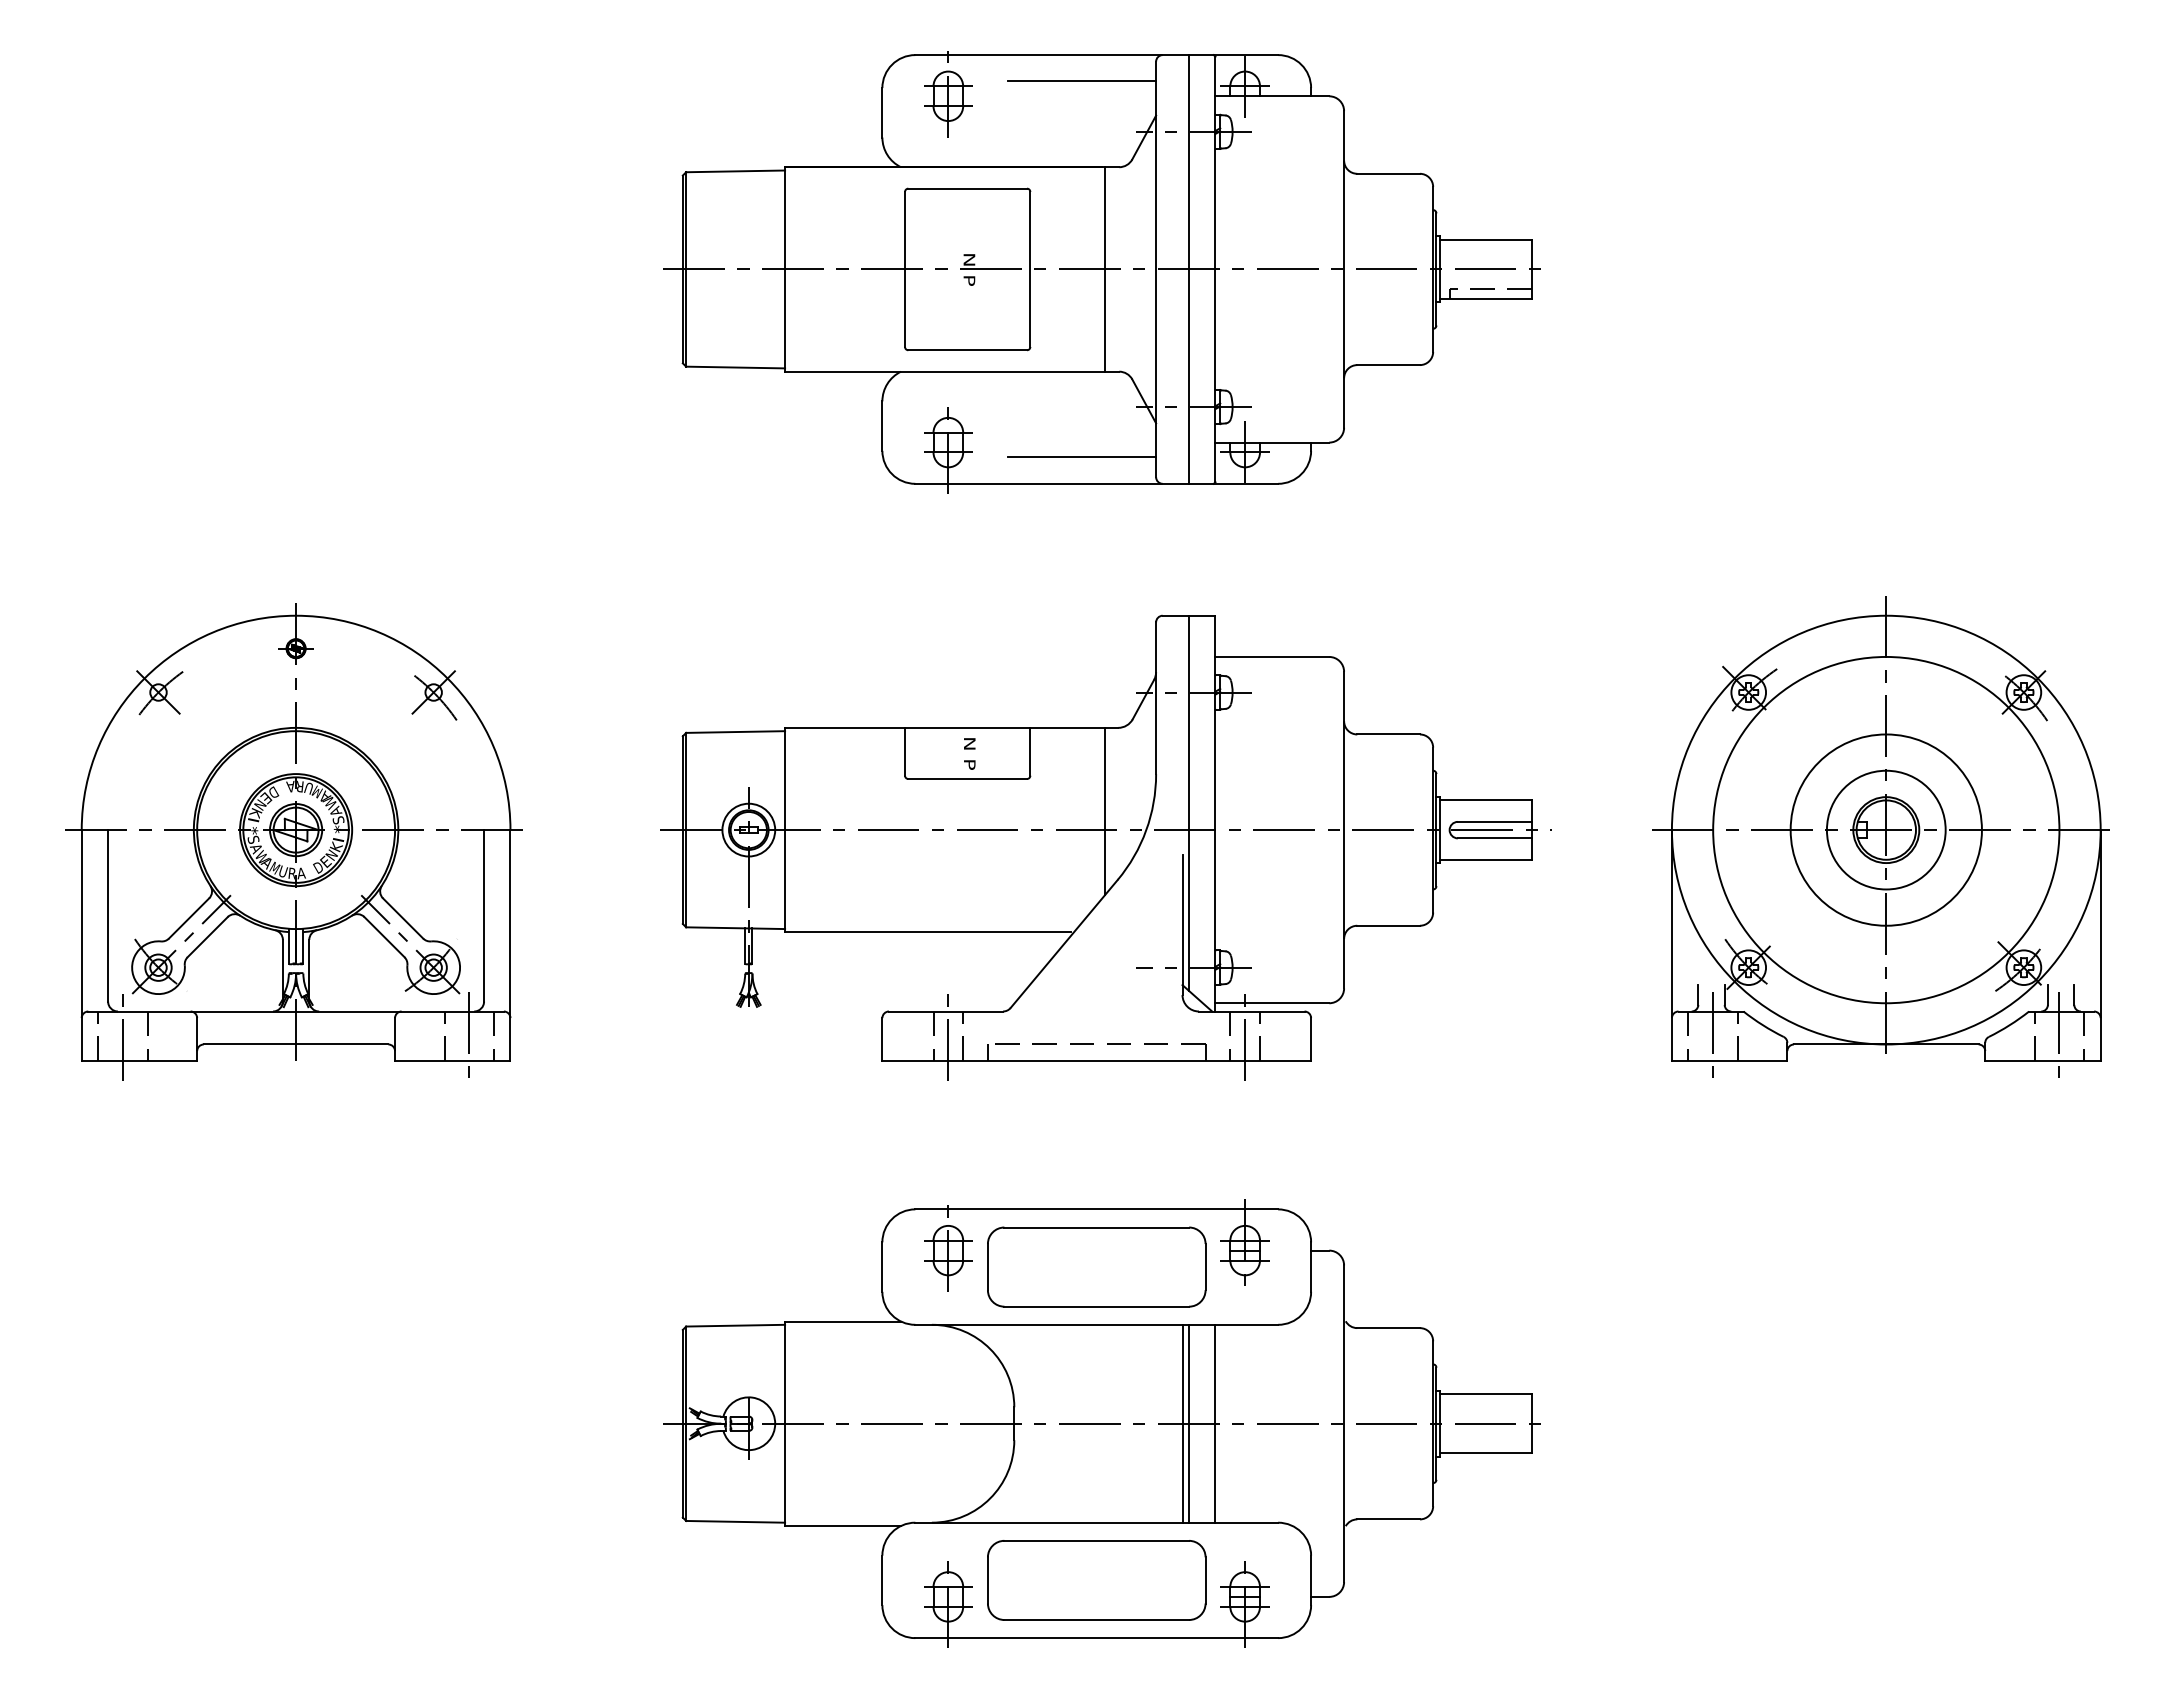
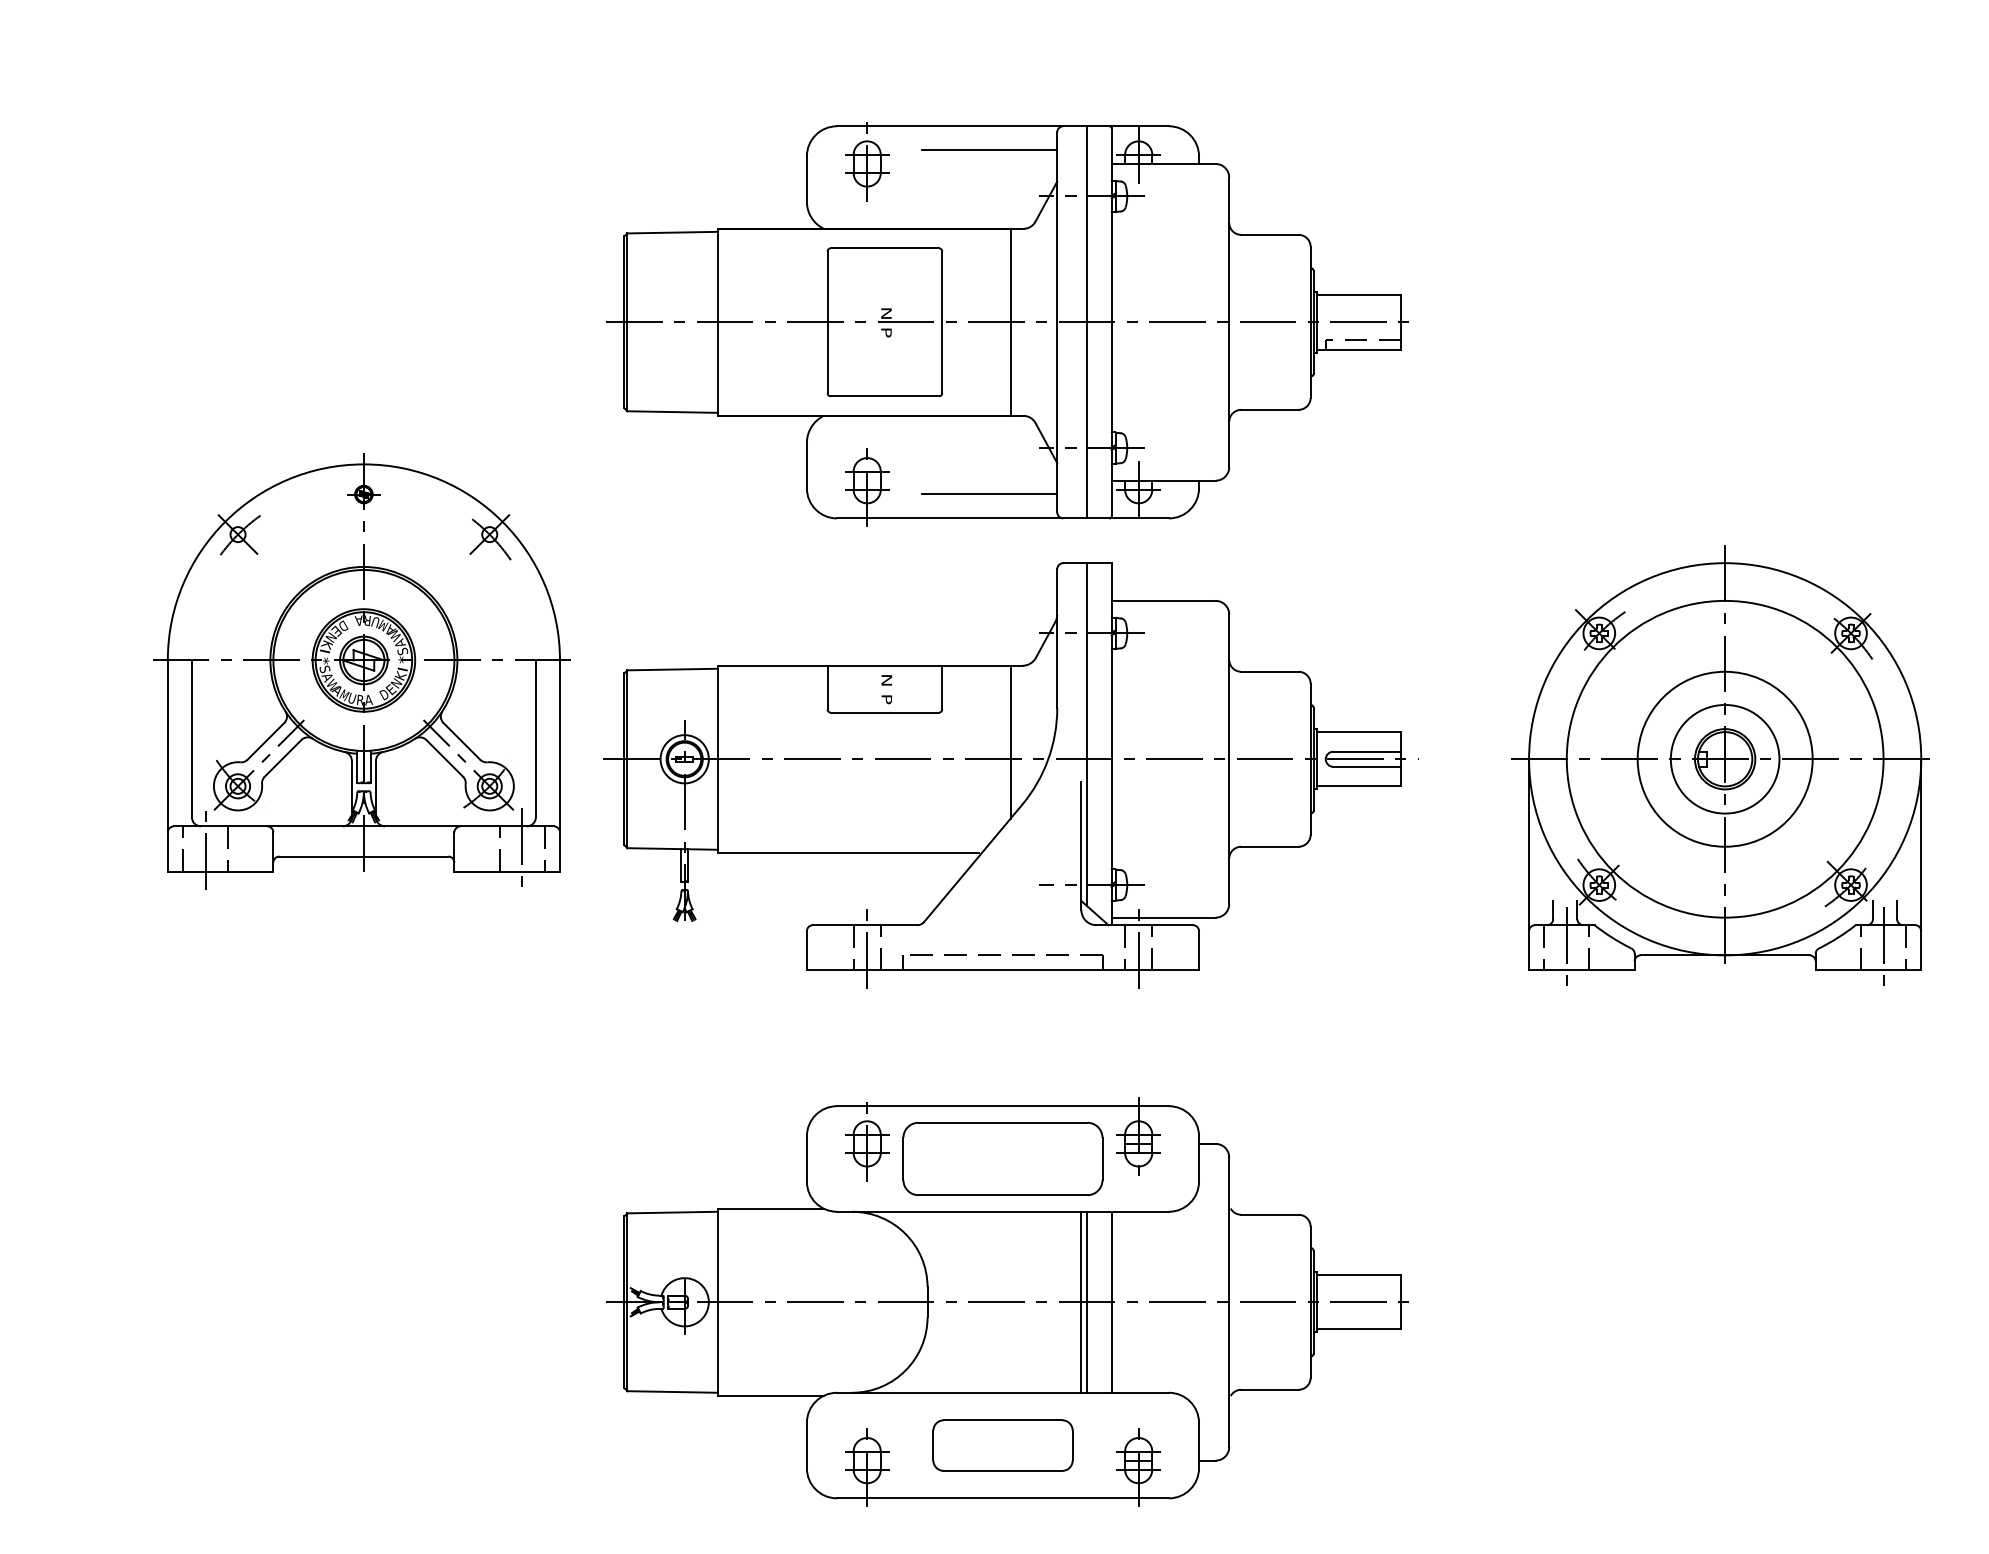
part: (1101, 272) -> (1007, 325), moved
part: (293, 841) -> (361, 670), moved
part: (1096, 1580) -> (1002, 1445), size x0.7

